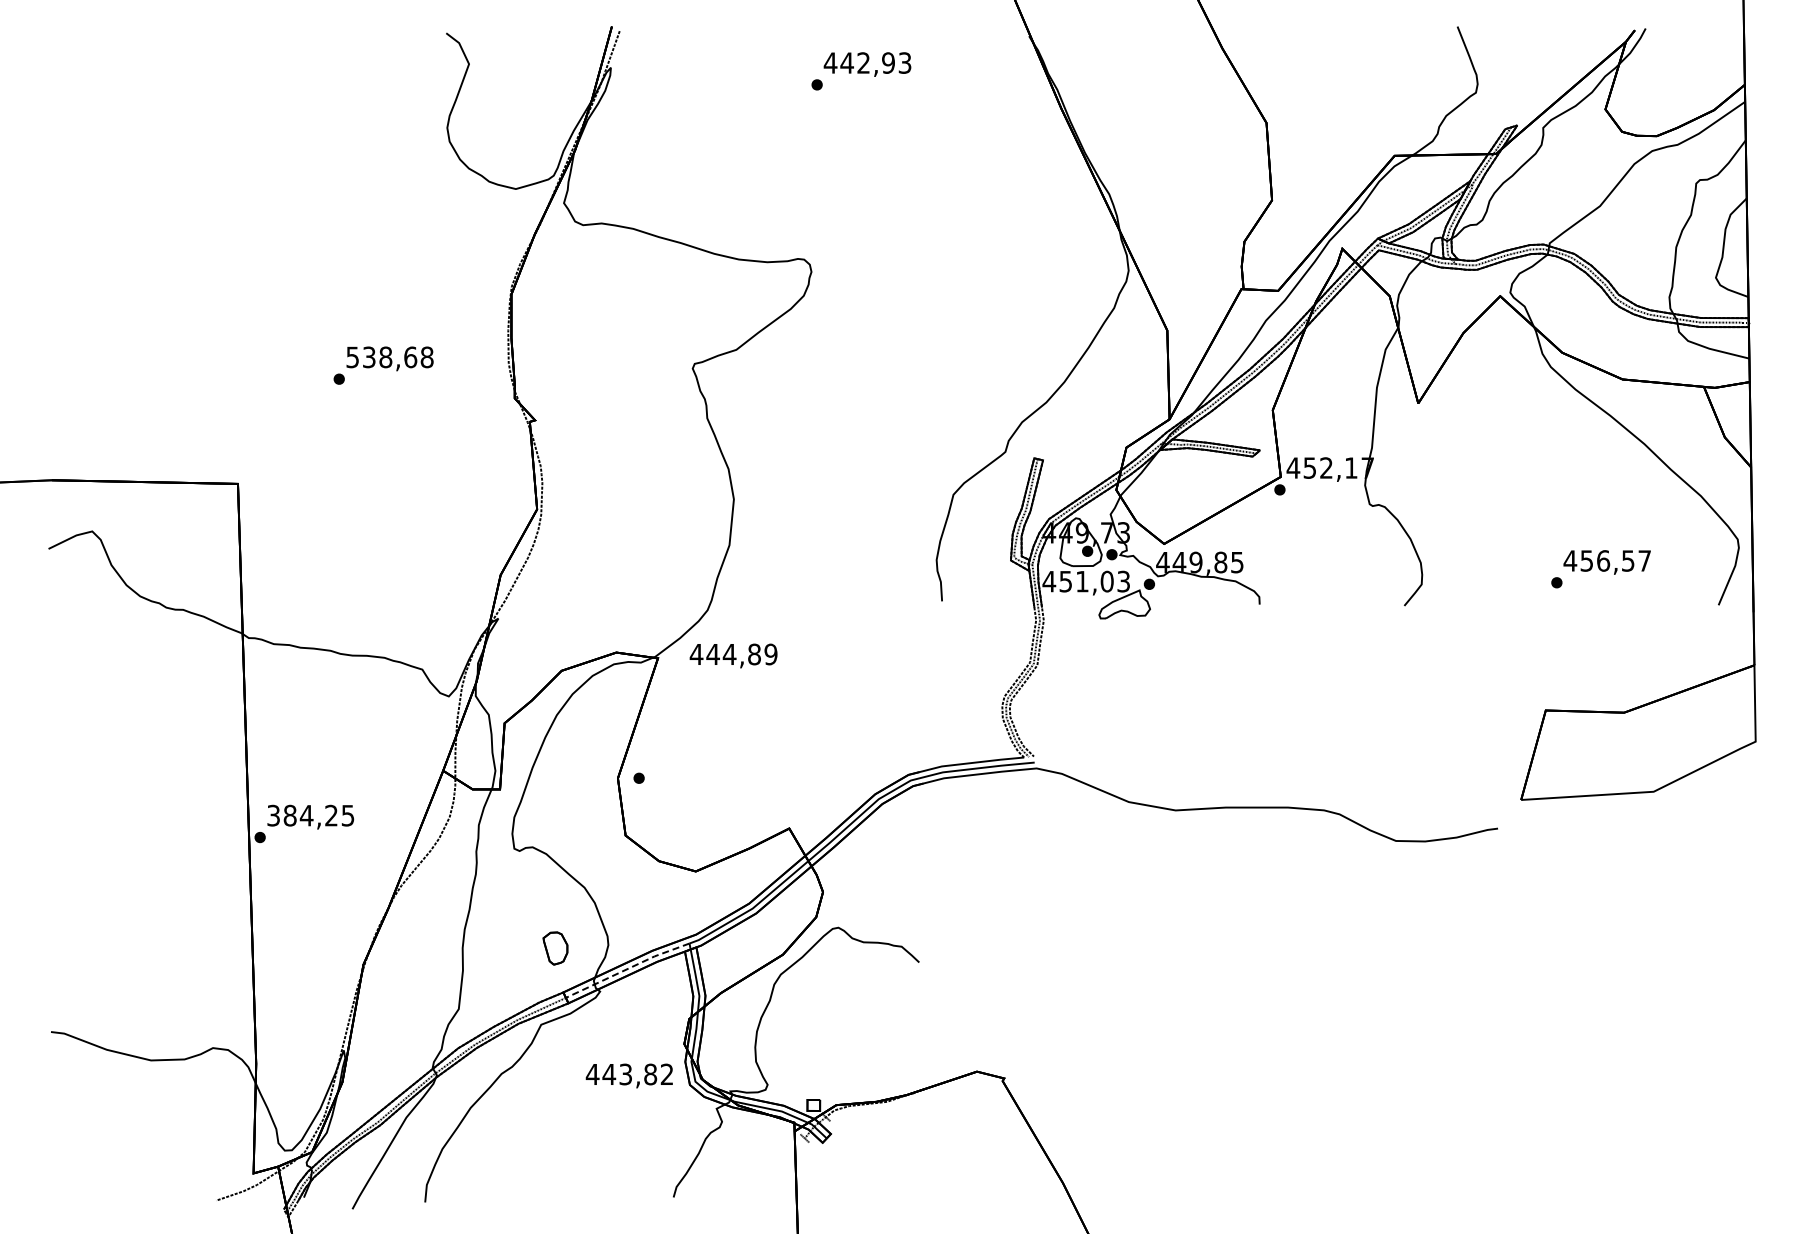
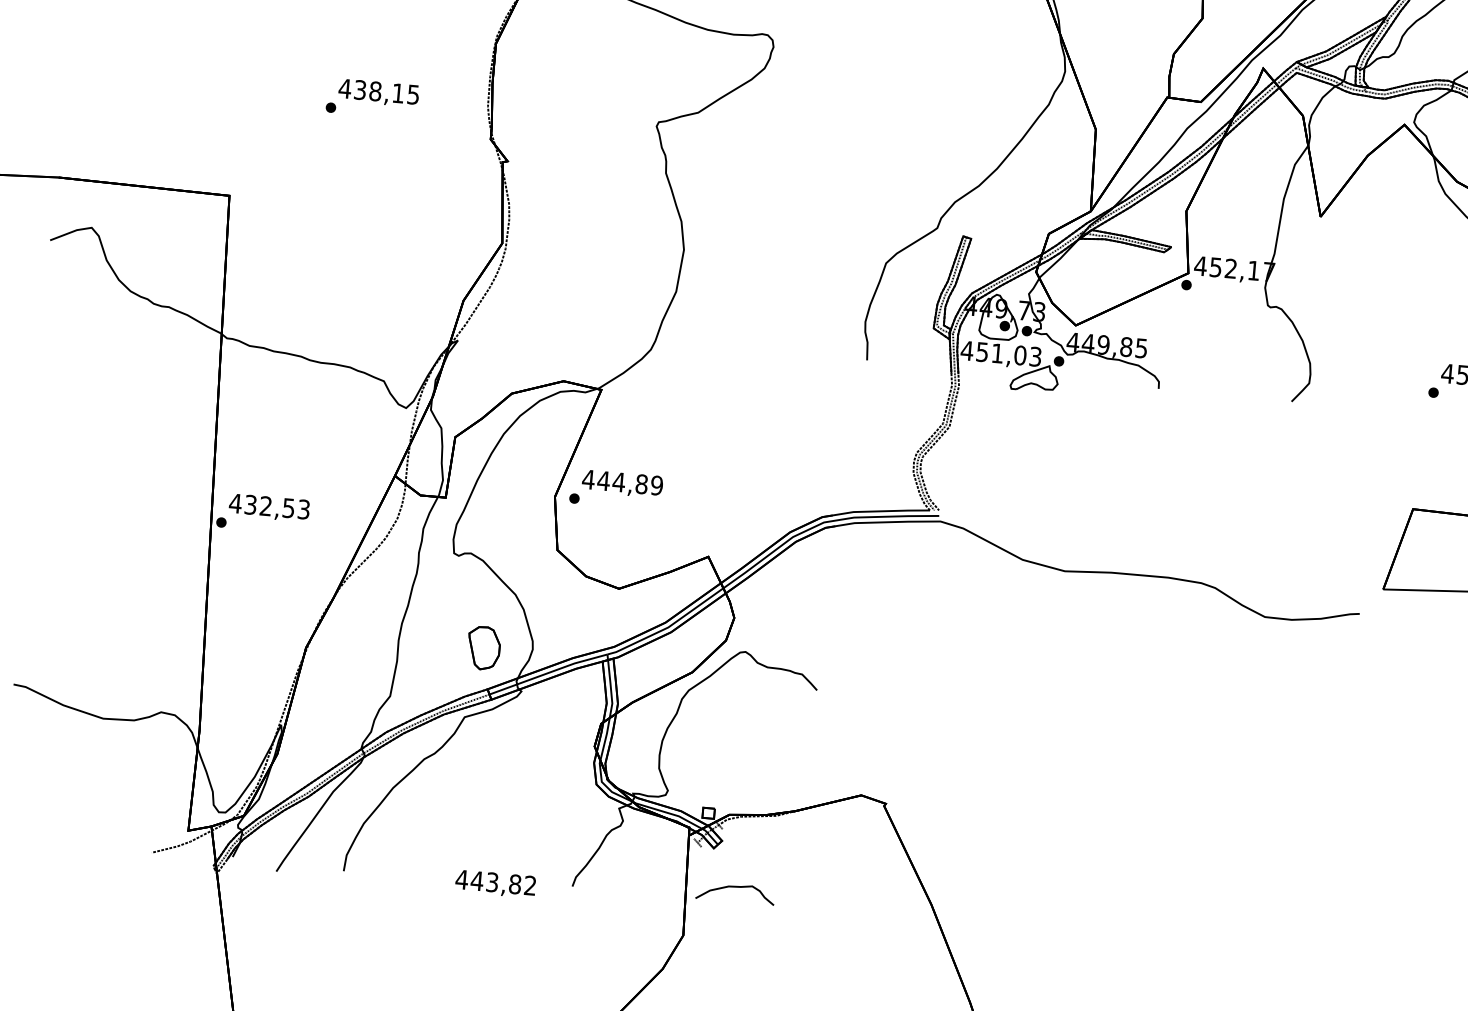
text: (389, 357) -> (378, 91), 538,68 -> 438,15
text: (733, 655) -> (622, 483), moved
text: (310, 815) -> (269, 506), 384,25 -> 432,53
part: (555, 948) -> (483, 648), size x1.43
line: (627, 968) -> (548, 672), dashed -> solid
text: (628, 1075) -> (494, 883), moved
curve: (850, 1183) -> (736, 887), added

